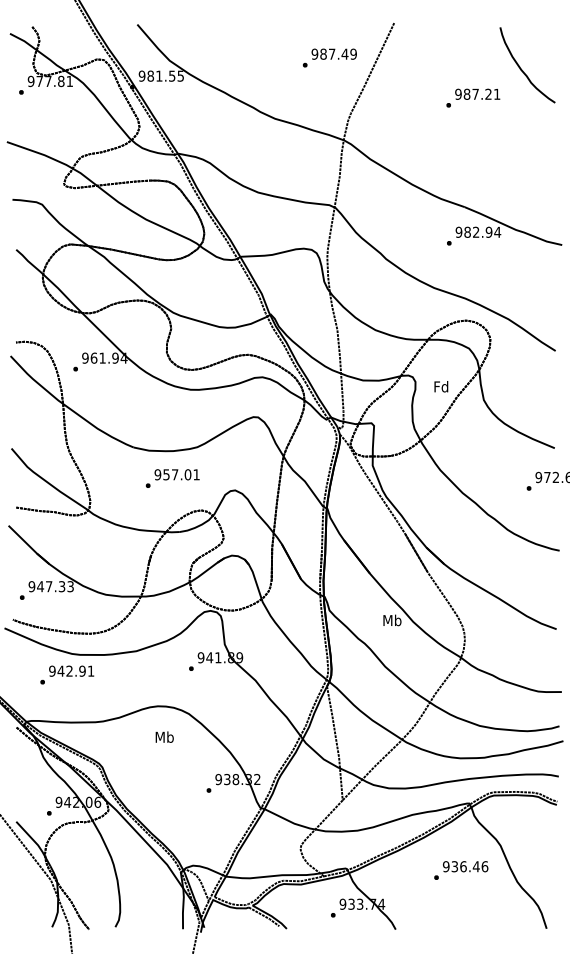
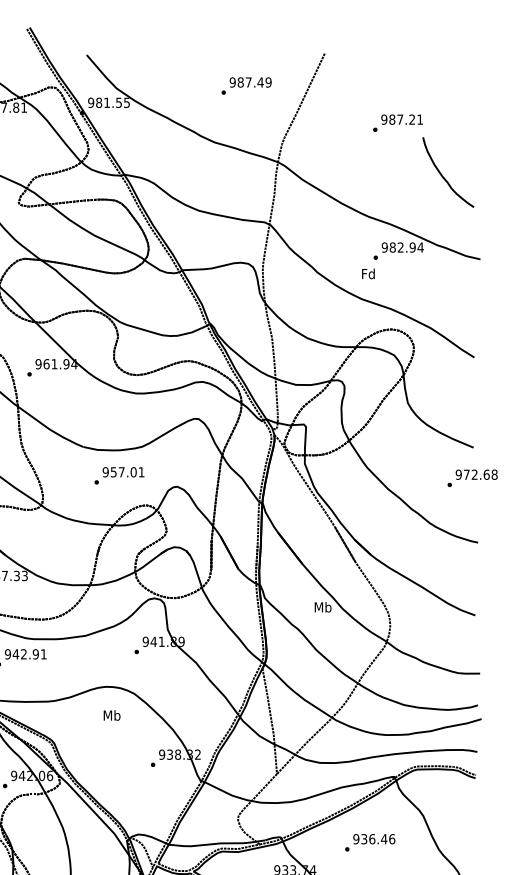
text: (329, 57) -> (246, 85), moved
curve: (522, 69) -> (443, 176), moved
text: (441, 386) -> (368, 273), moved
text: (461, 870) -> (370, 842), moved

